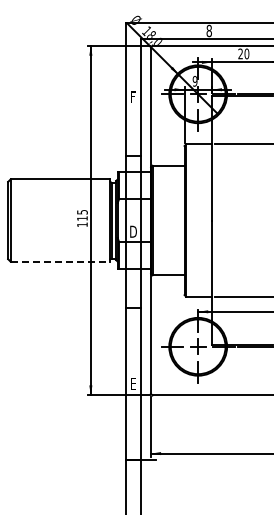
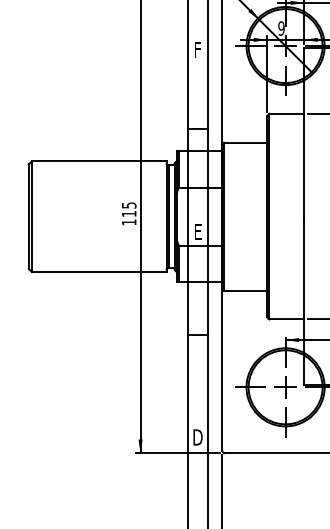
text: (133, 231) -> (198, 231), D -> E
line: (60, 261) -> (99, 272), dashed -> solid
text: (133, 383) -> (198, 436), E -> D

